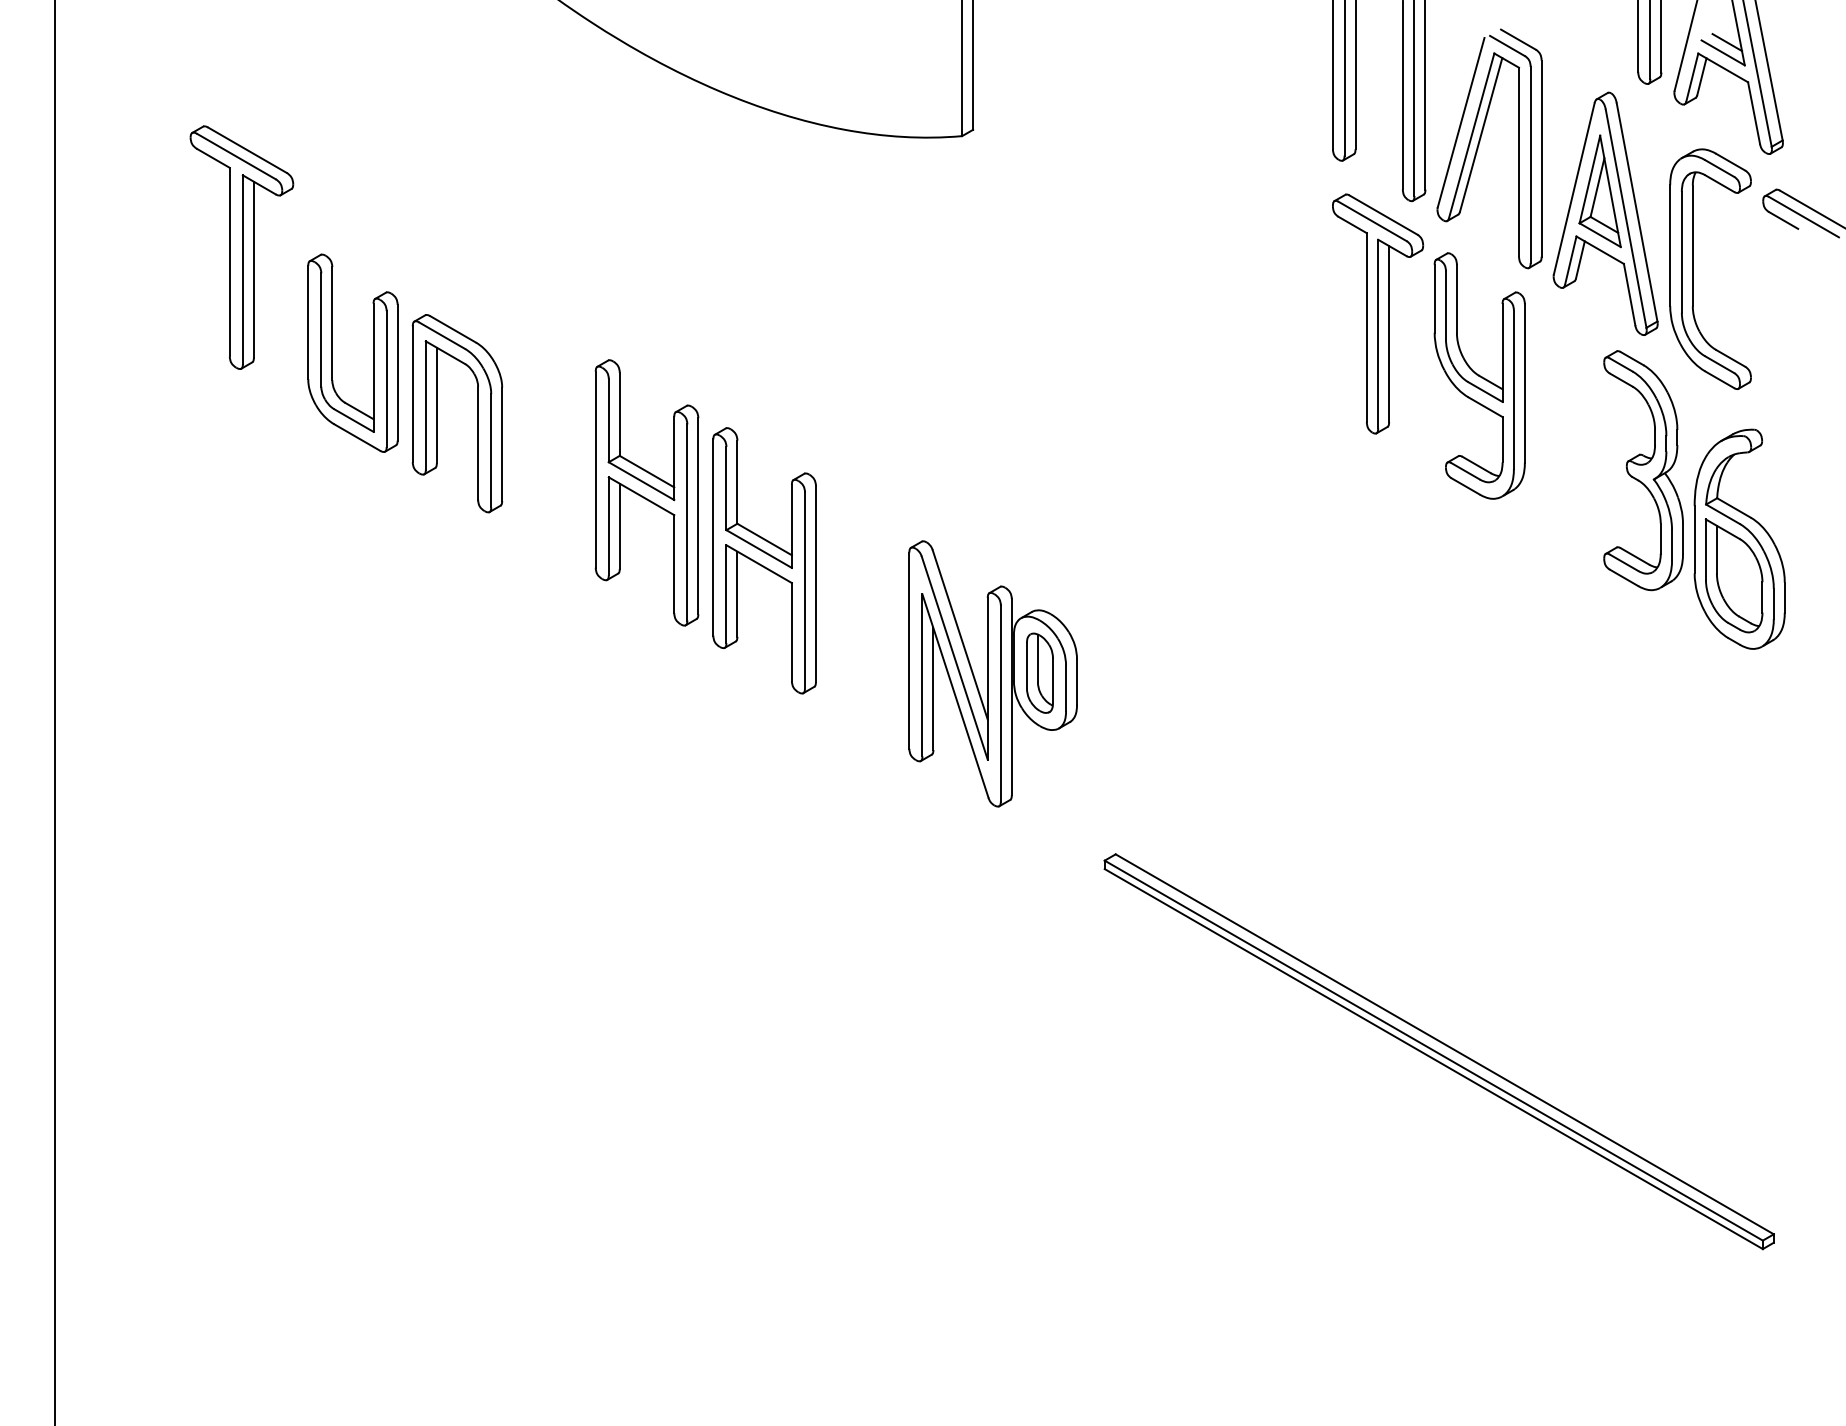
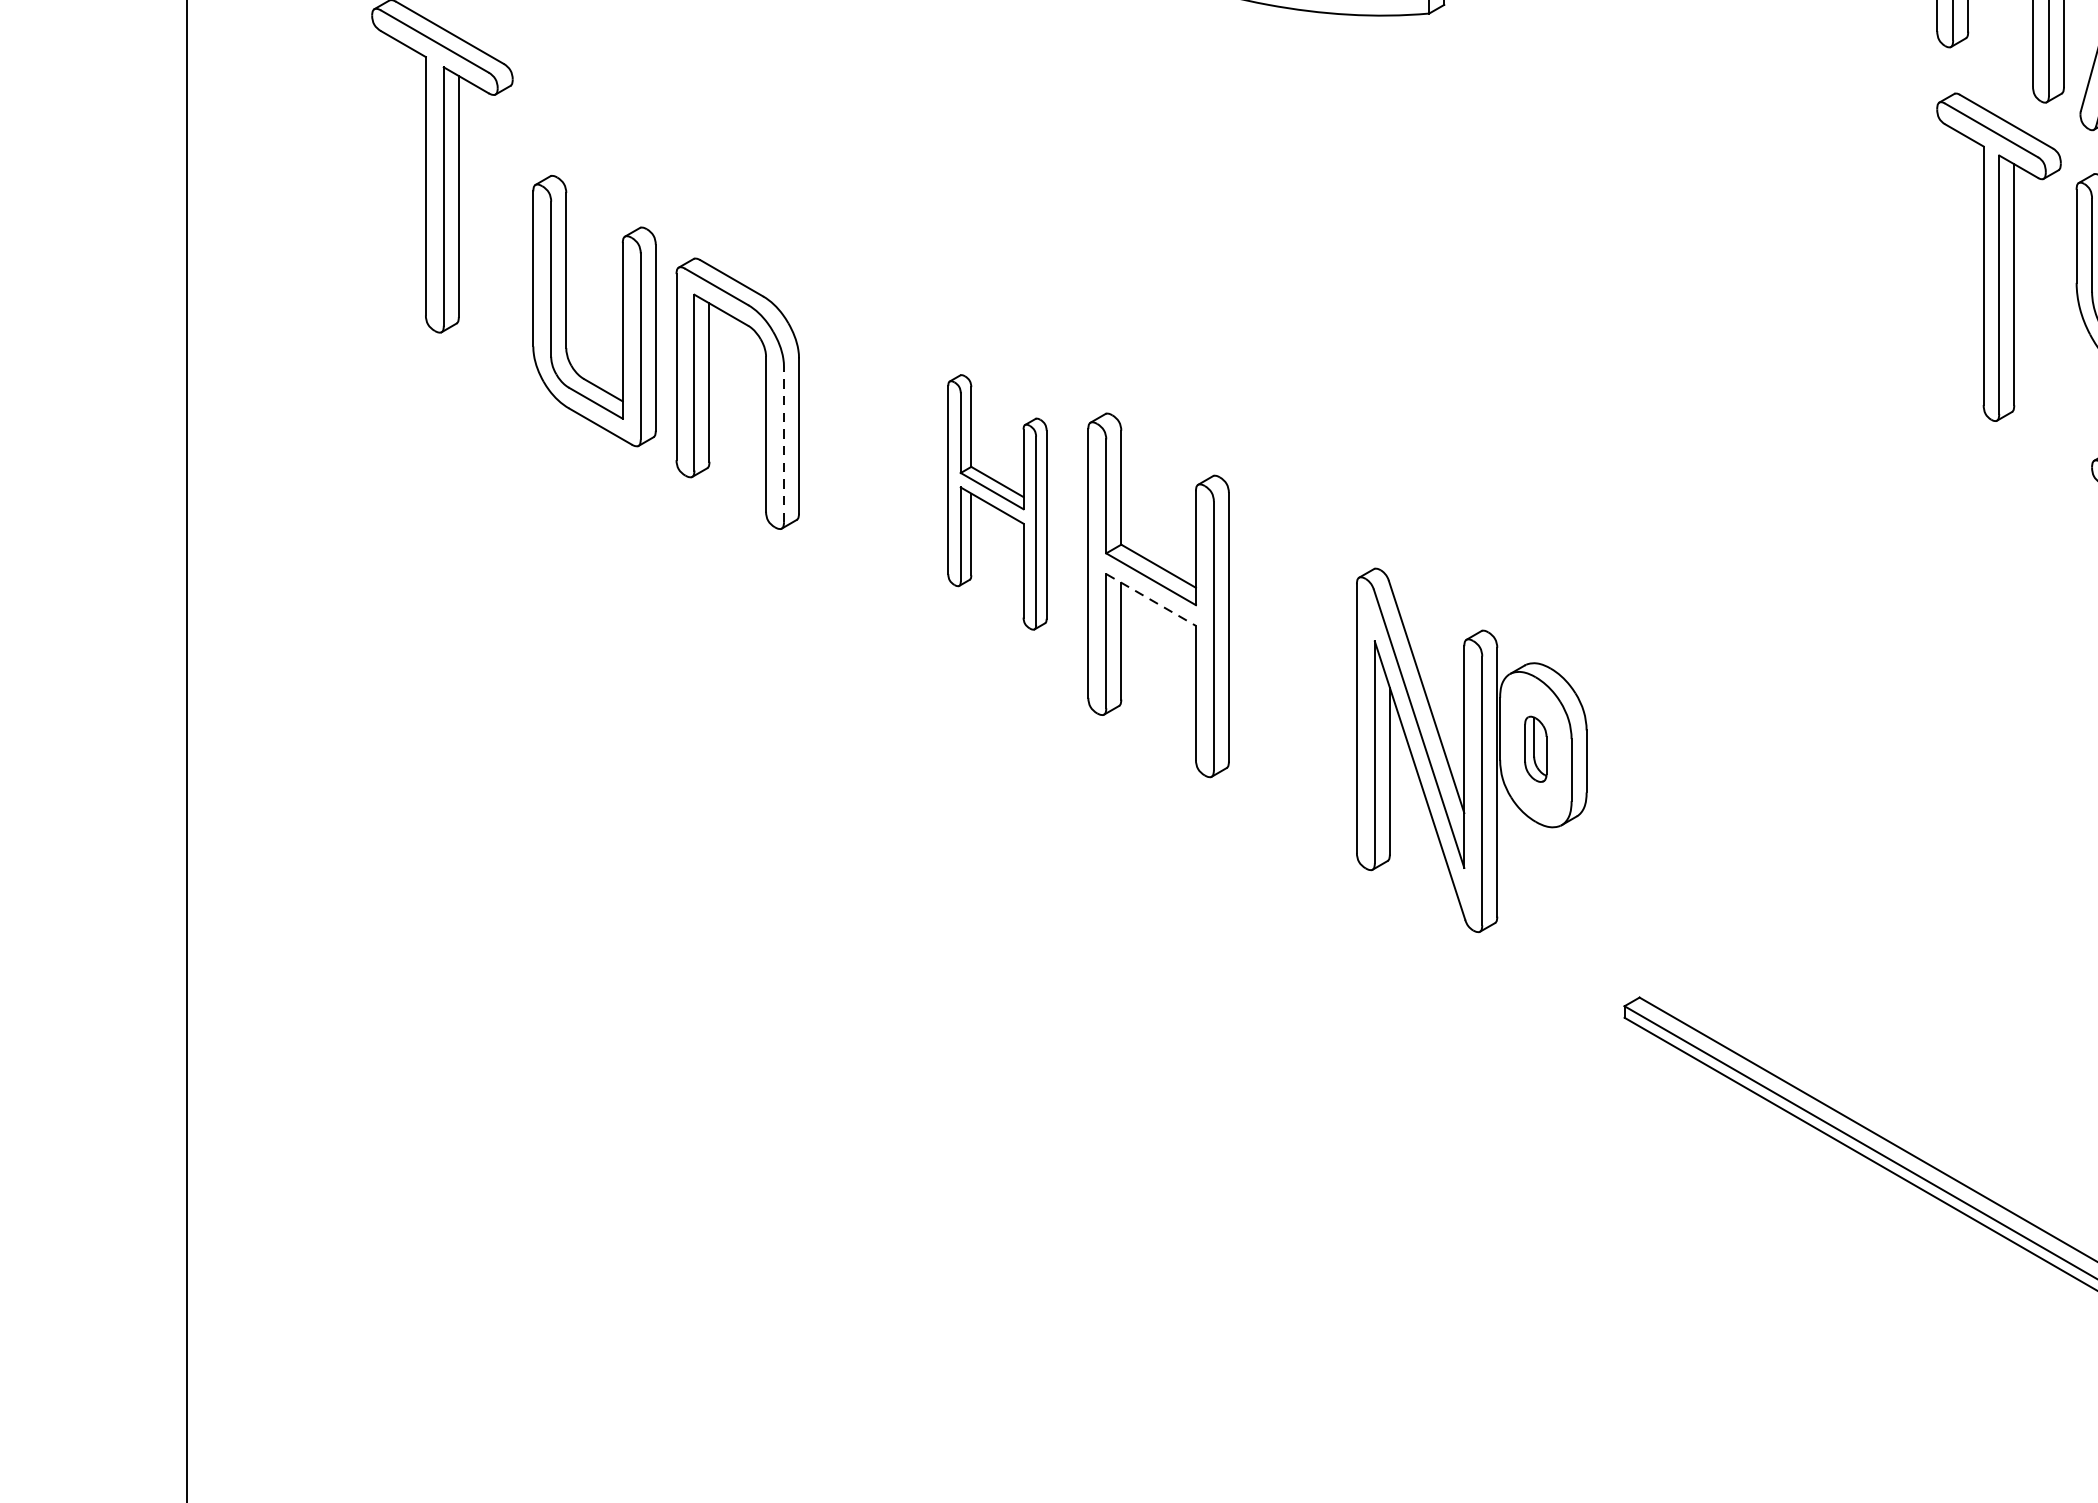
line: (491, 450) -> (784, 444), solid -> dashed
part: (646, 492) -> (996, 501), size x0.7
line: (759, 564) -> (1151, 600), solid -> dashed
part: (1039, 672) -> (1535, 748), size x0.6

